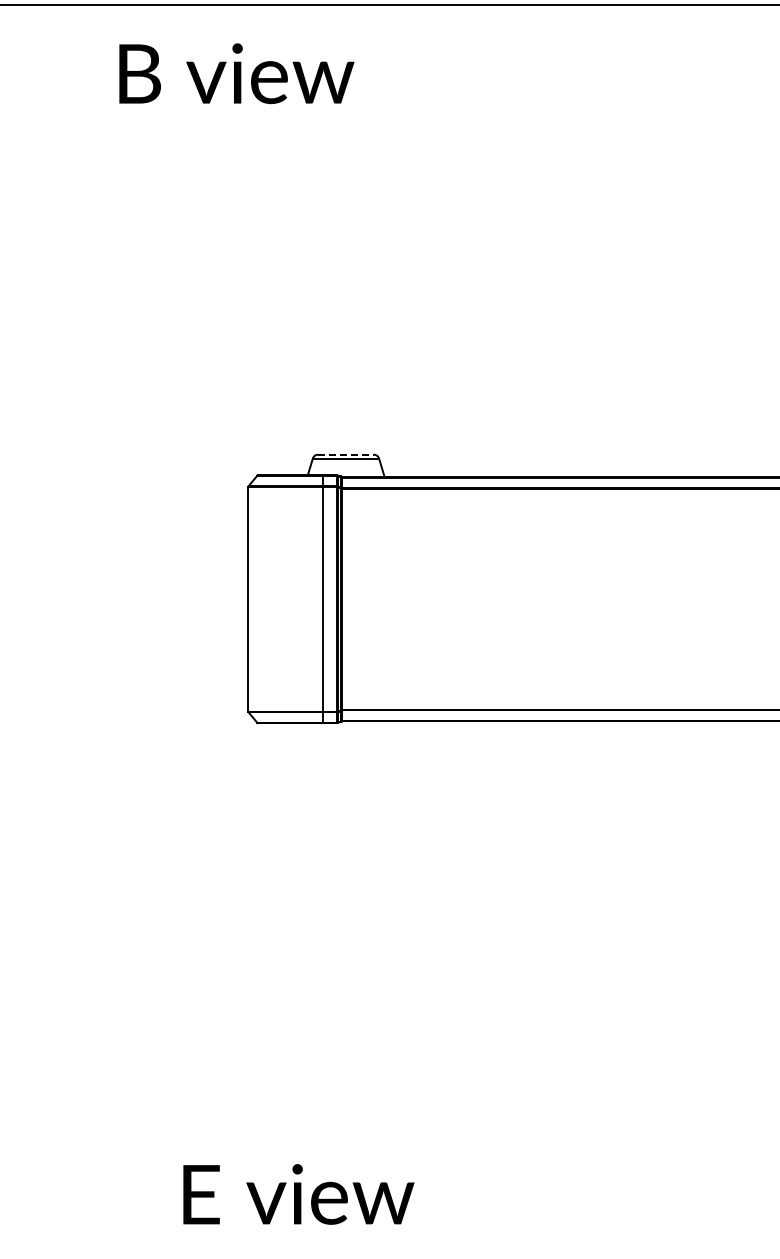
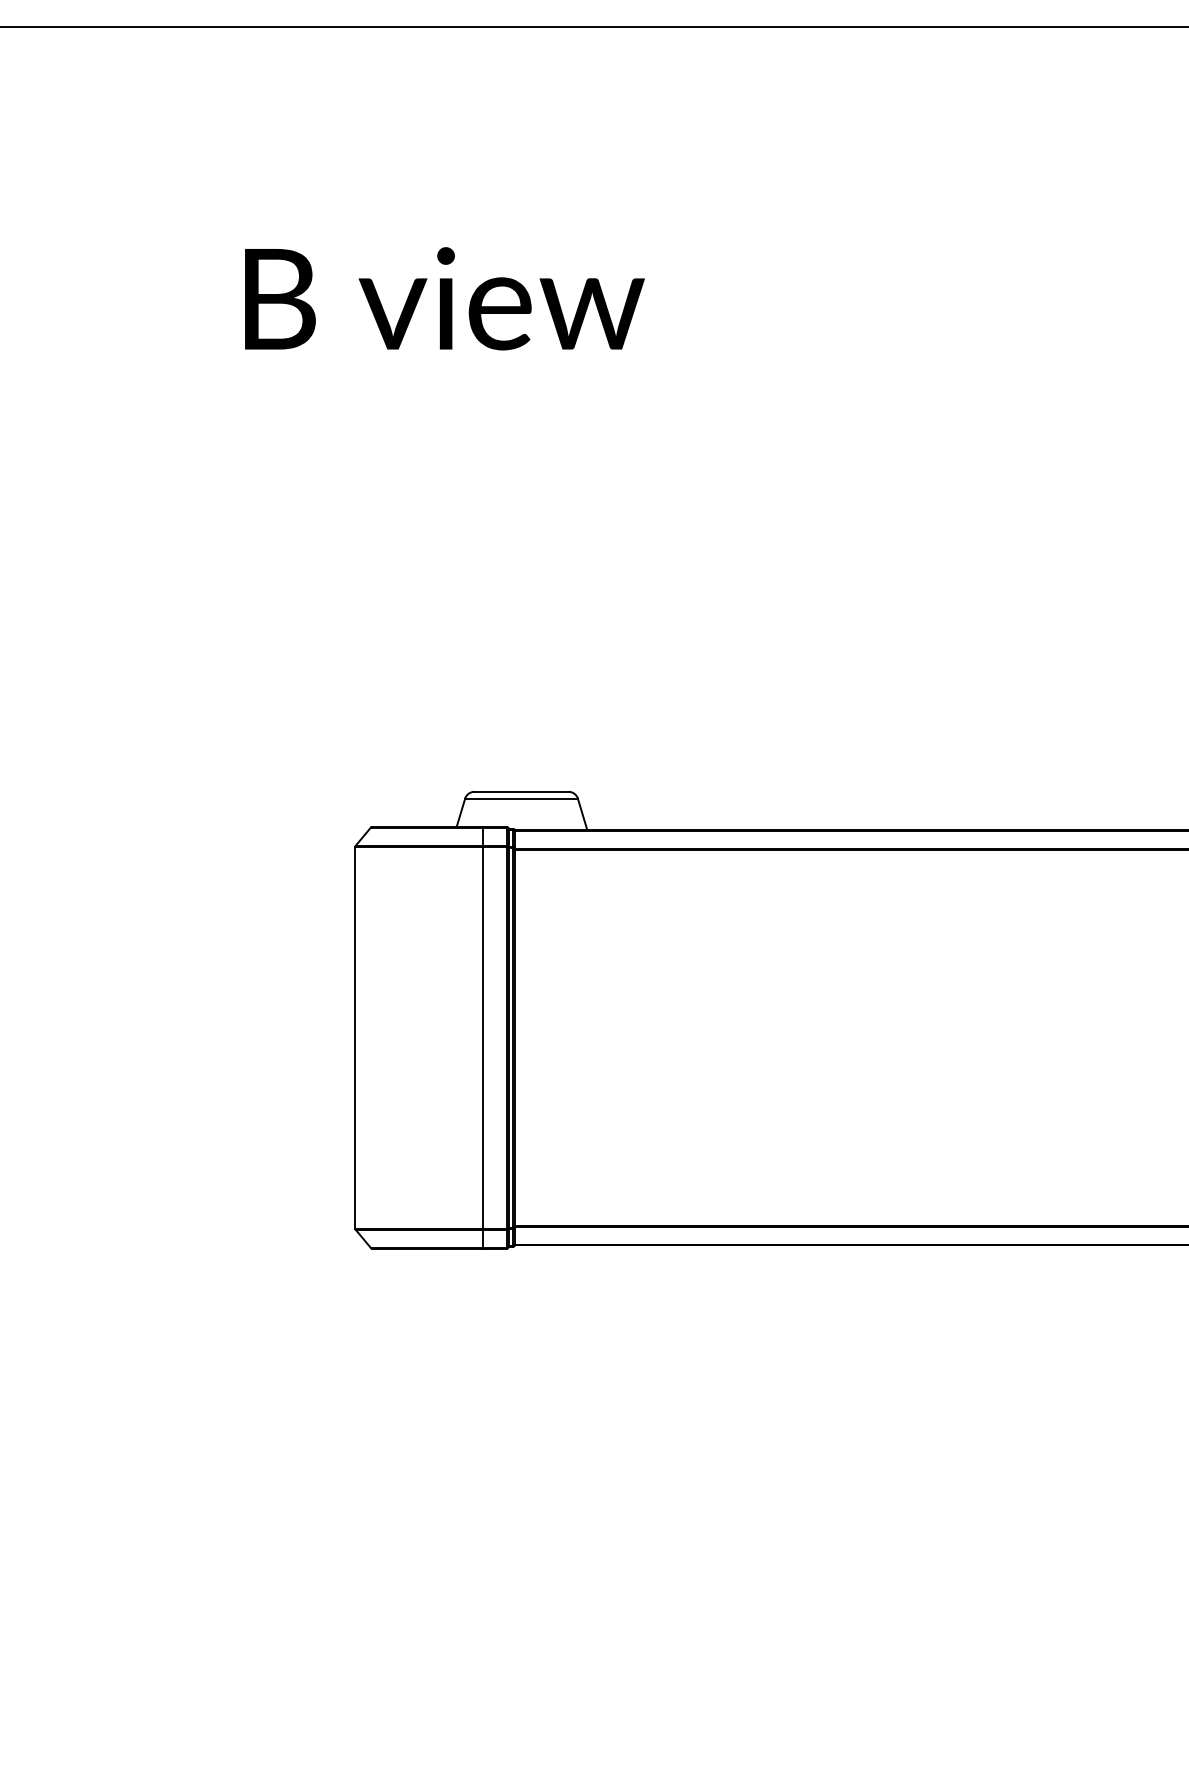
text: (236, 73) -> (444, 298), moved
line: (345, 454) -> (520, 791), dashed -> solid

